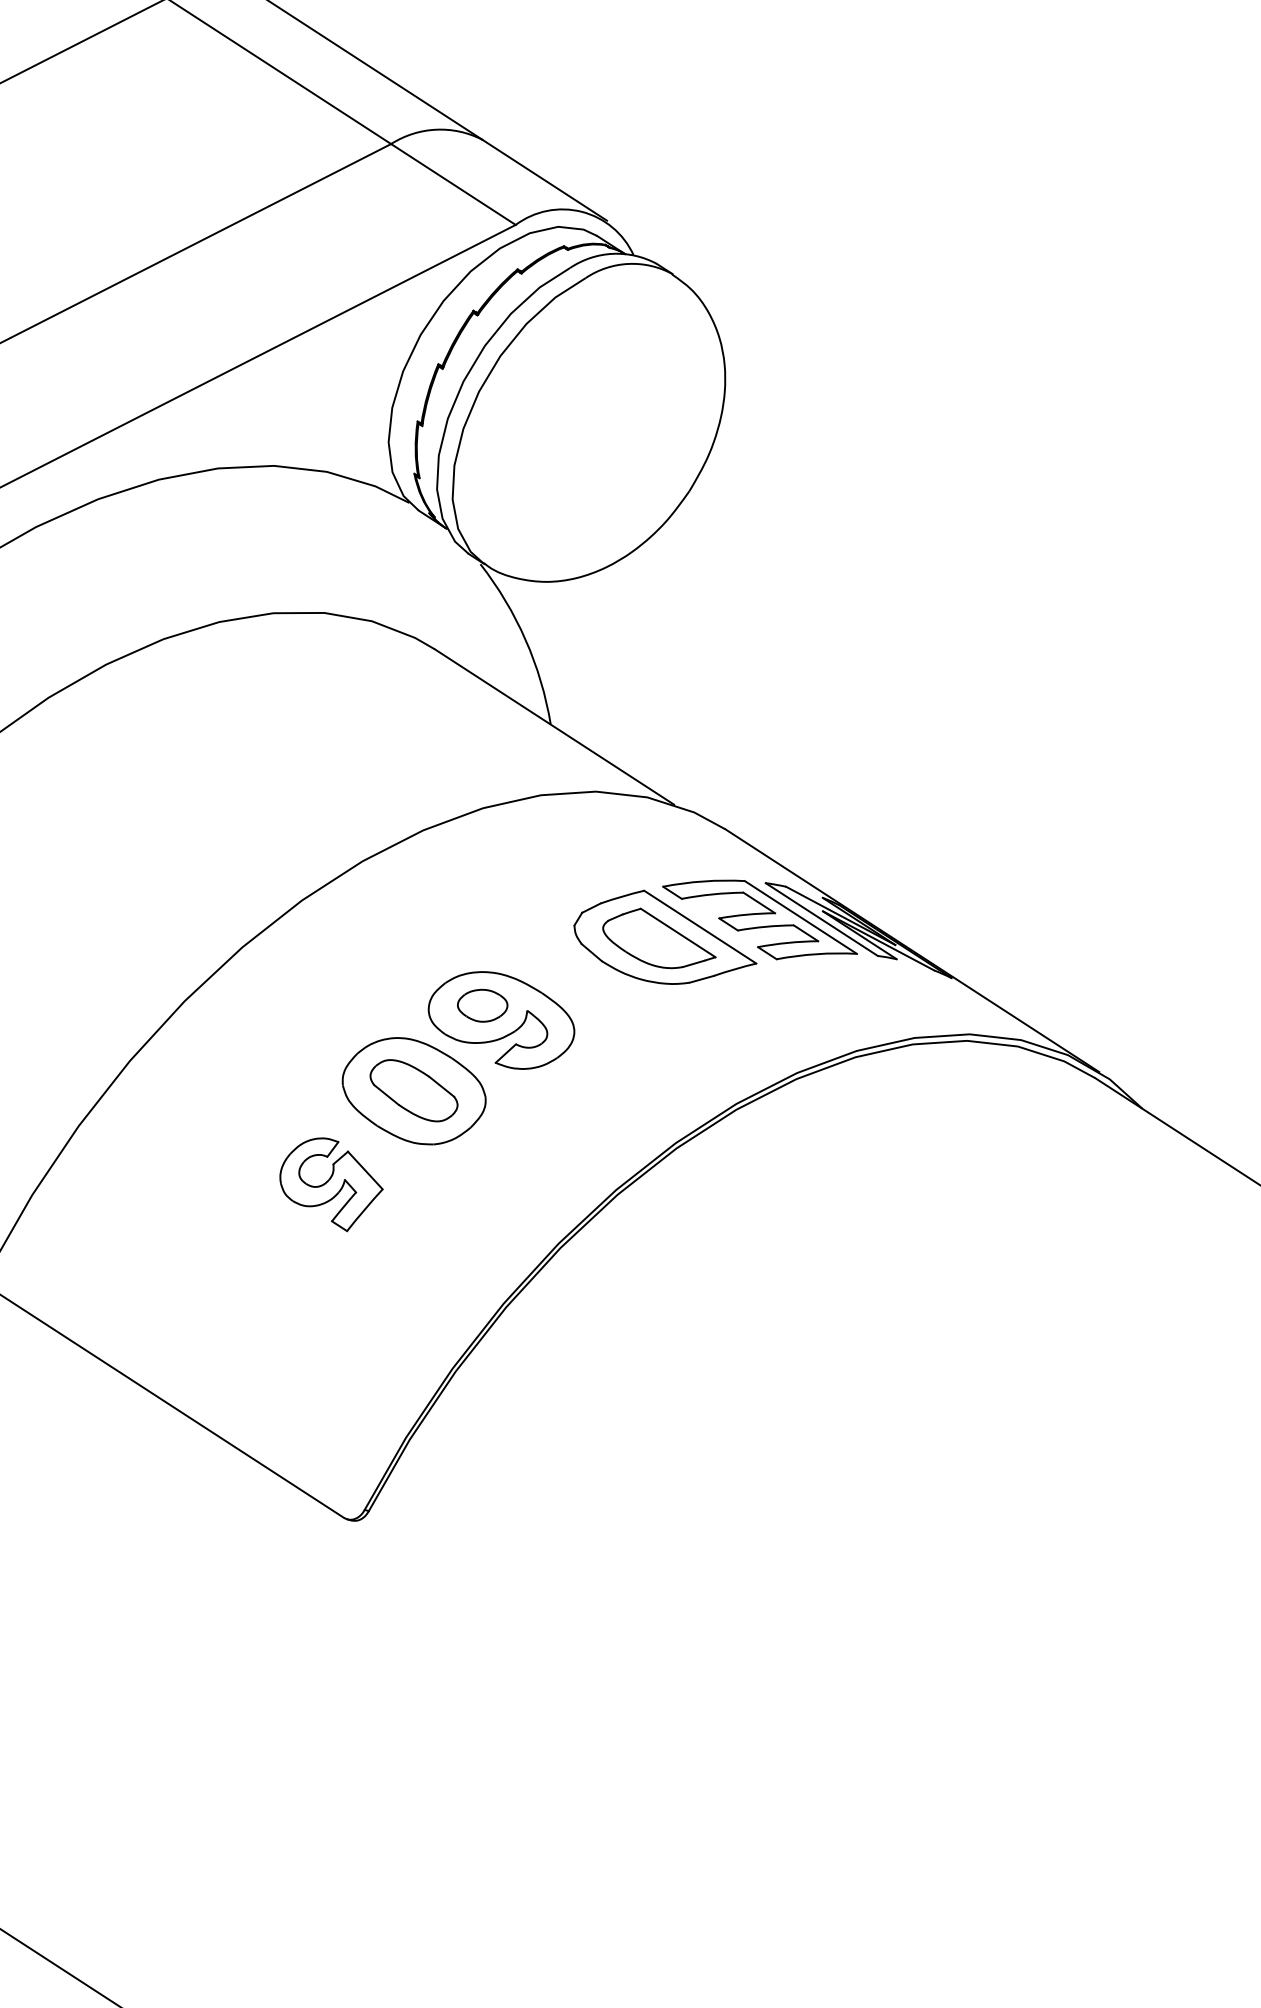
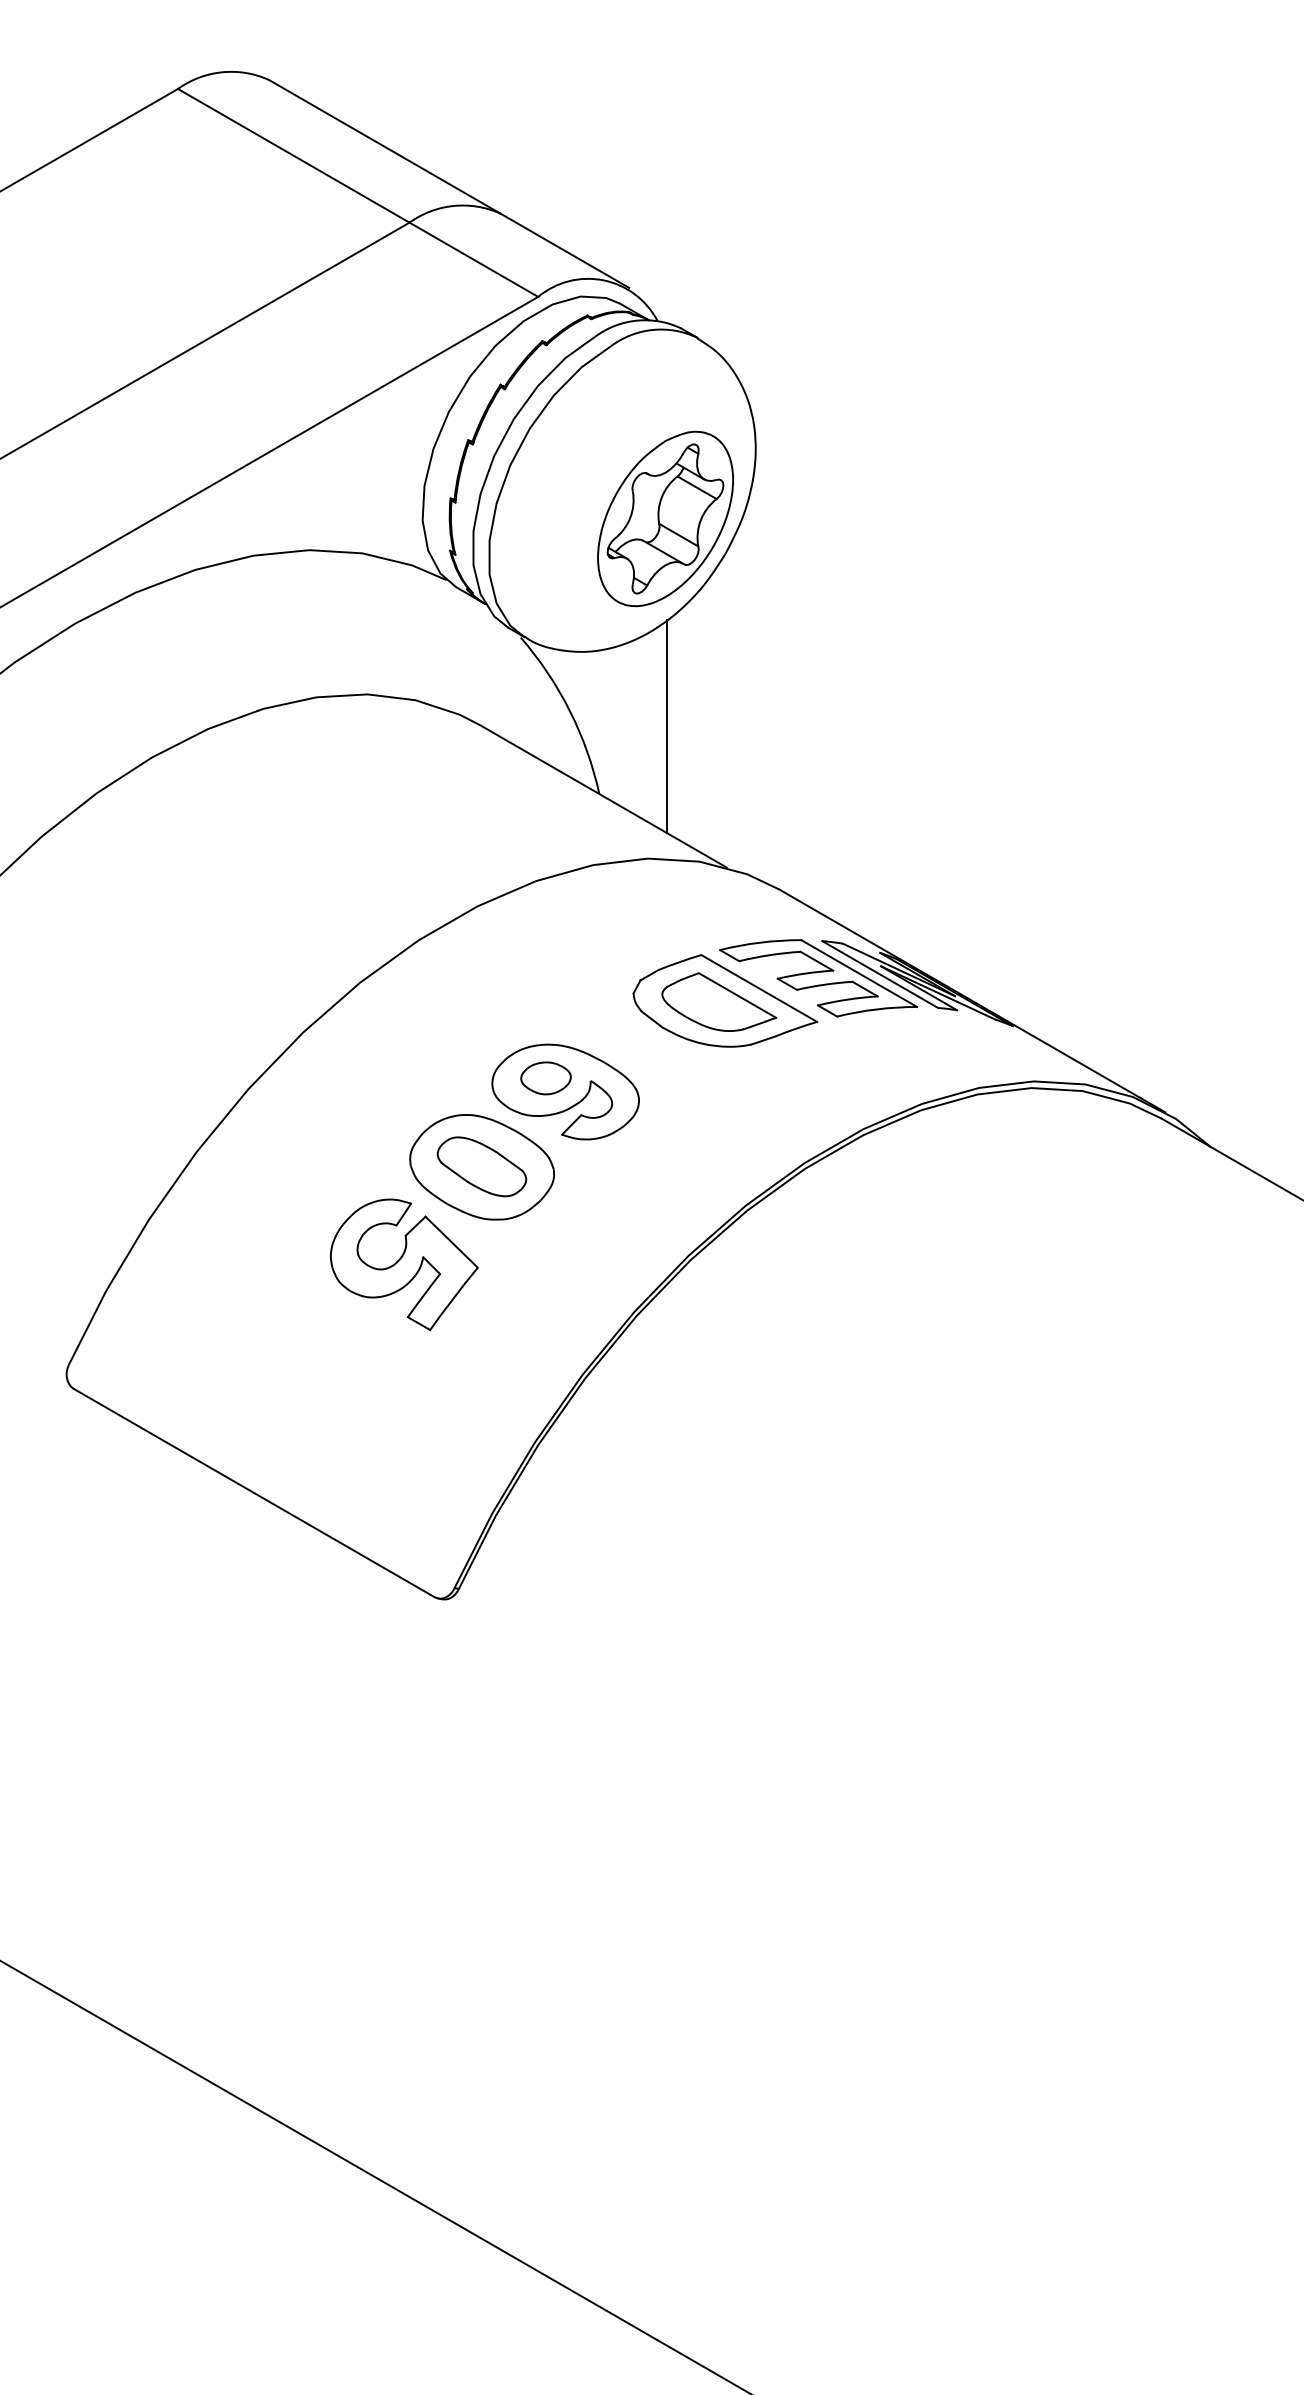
part: (631, 452) -> (665, 518), added
line: (621, 660) -> (666, 726), added
part: (331, 1184) -> (404, 1264), size x1.43

